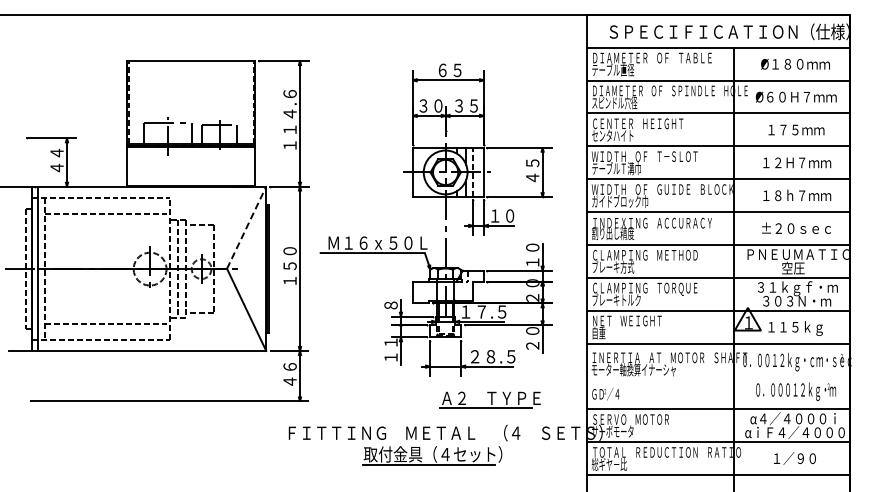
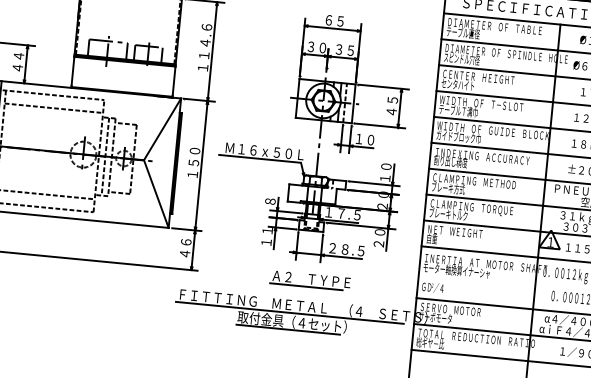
line: (246, 227) -> (162, 129), dashed -> solid
part: (489, 399) -> (310, 280), moved
line: (428, 443) -> (289, 313), added

